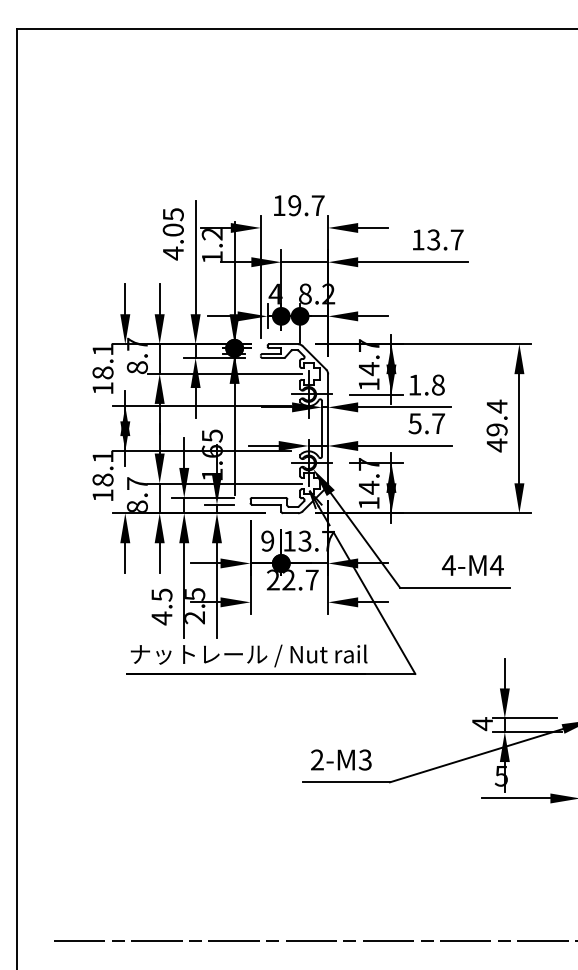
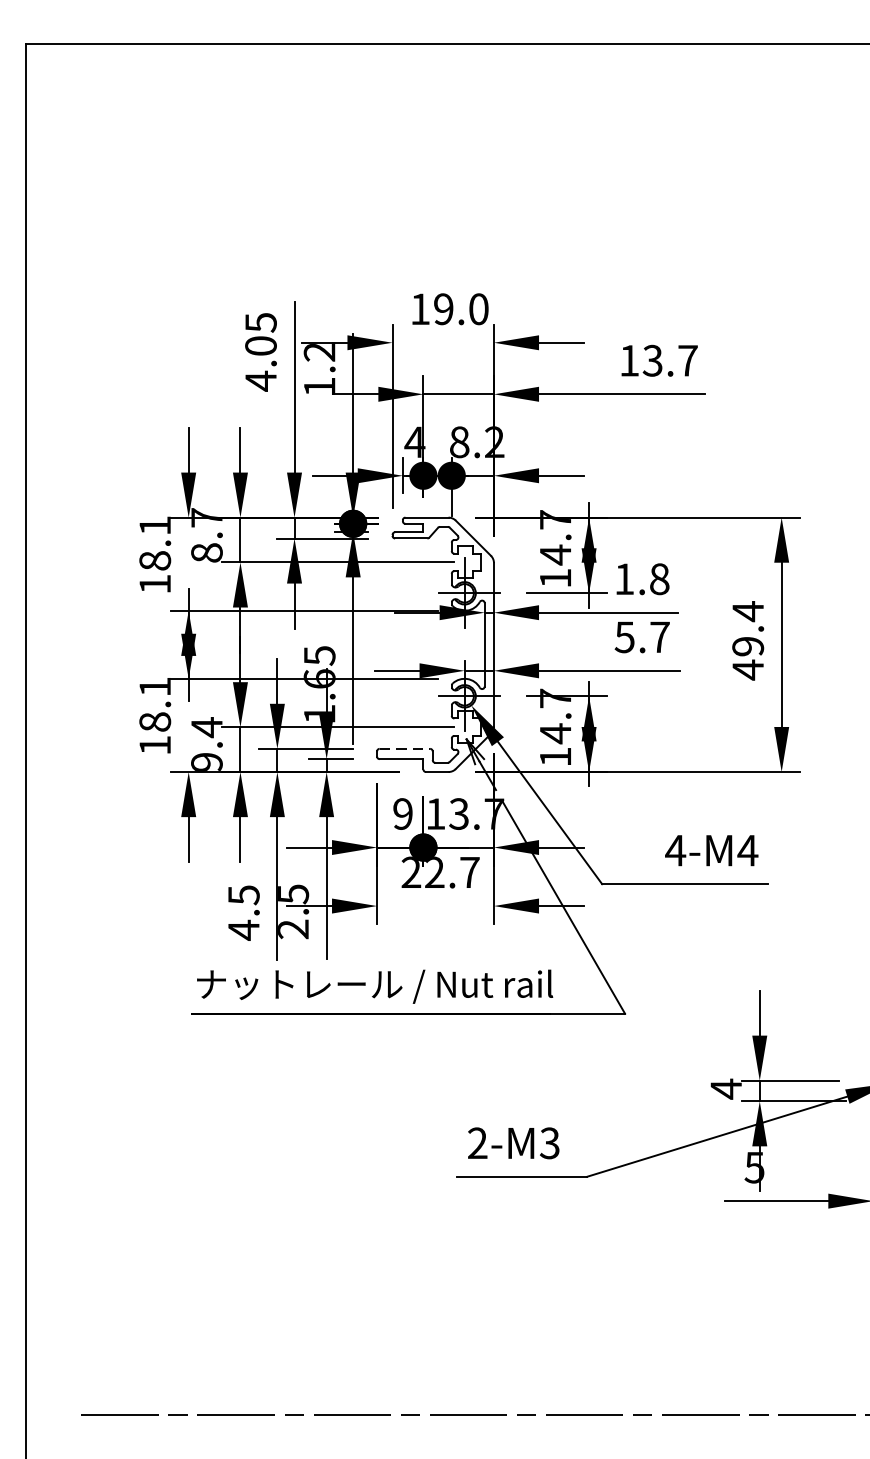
text: (317, 205) -> (477, 308), 19.7 -> 19.0
text: (136, 493) -> (205, 742), 8.7 -> 9.4
line: (269, 497) -> (405, 748), solid -> dashed

